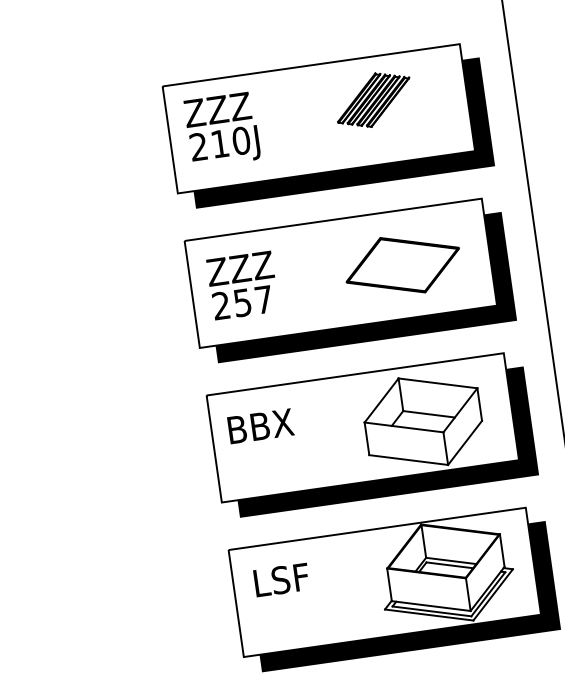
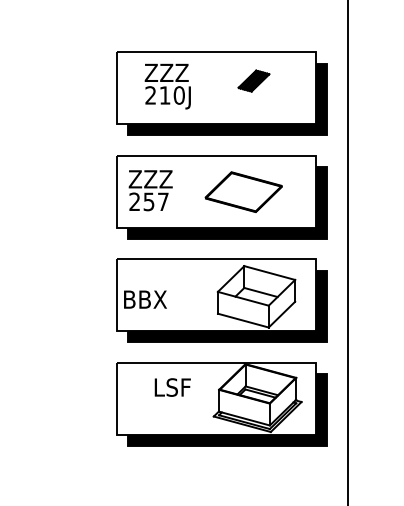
part: (372, 99) -> (253, 80), size x0.6
text: (221, 129) -> (167, 86), moved
part: (402, 264) -> (243, 191), moved
text: (260, 426) -> (145, 299), moved
text: (281, 580) -> (172, 387), moved

